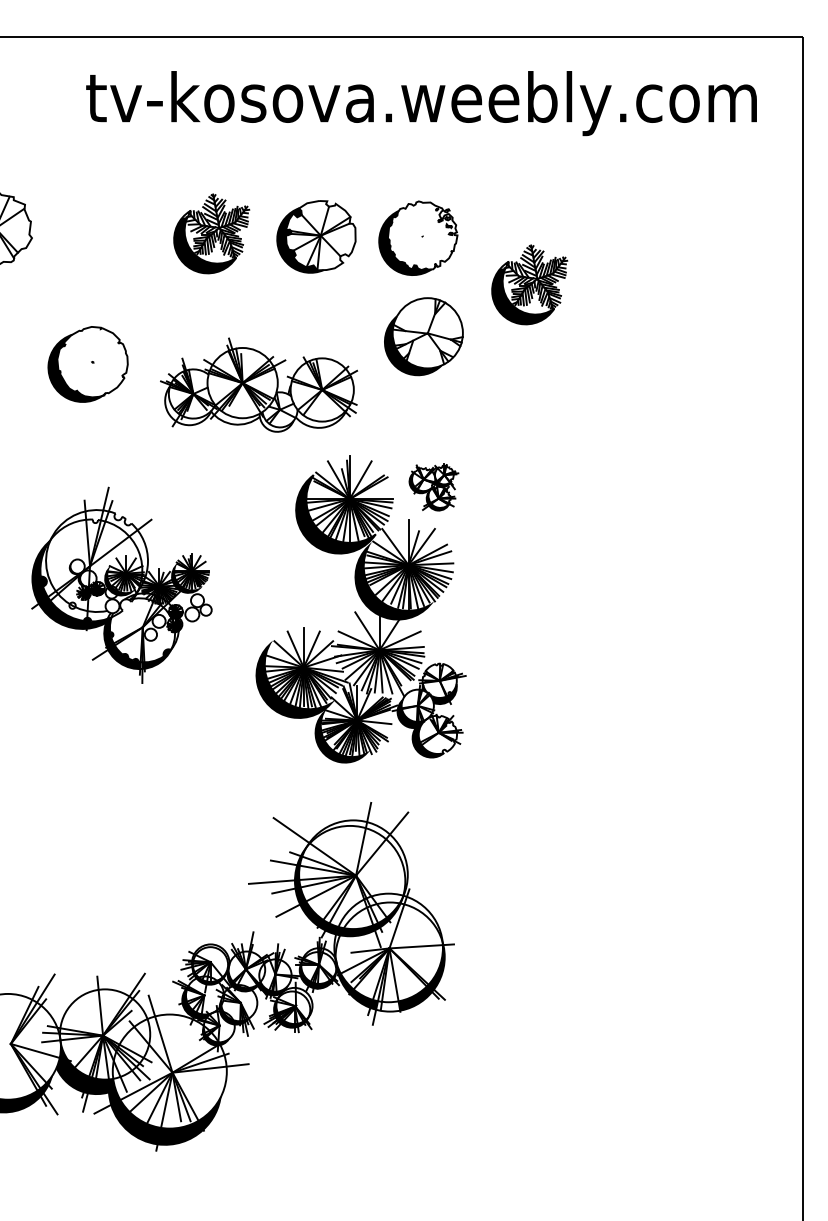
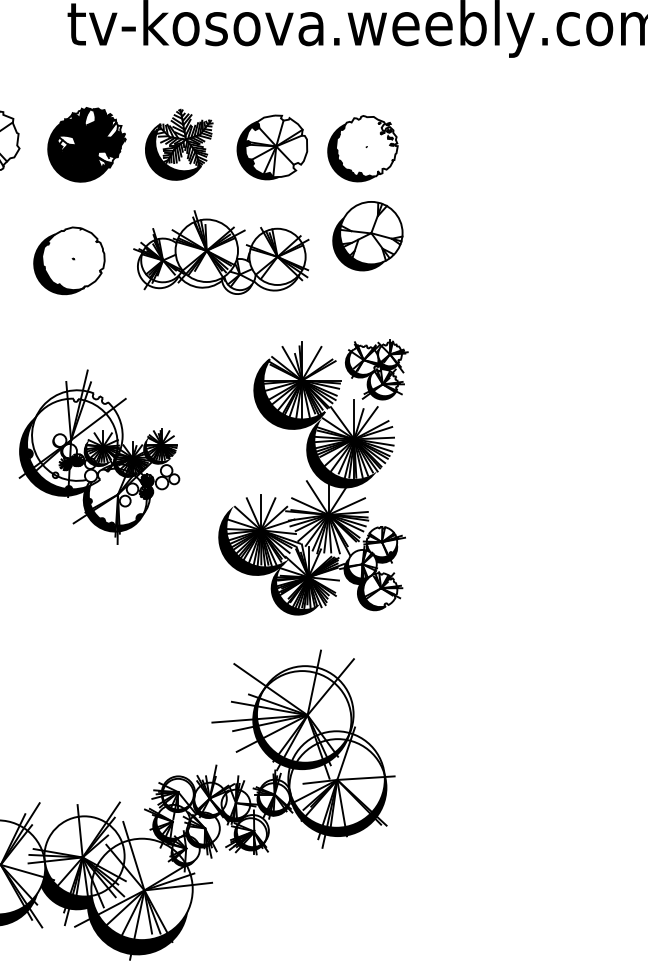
part: (107, 233) -> (86, 144), added
part: (529, 284) -> (461, 189), removed
part: (259, 384) -> (221, 252), moved
part: (433, 487) -> (376, 370), size x1.43
fill: (152, 592) -> (126, 463), added
fill: (388, 1006) -> (336, 831), added

